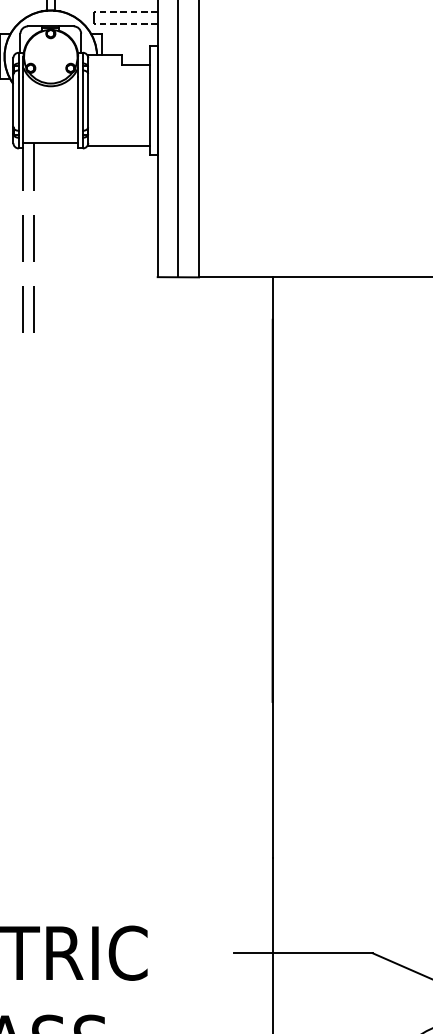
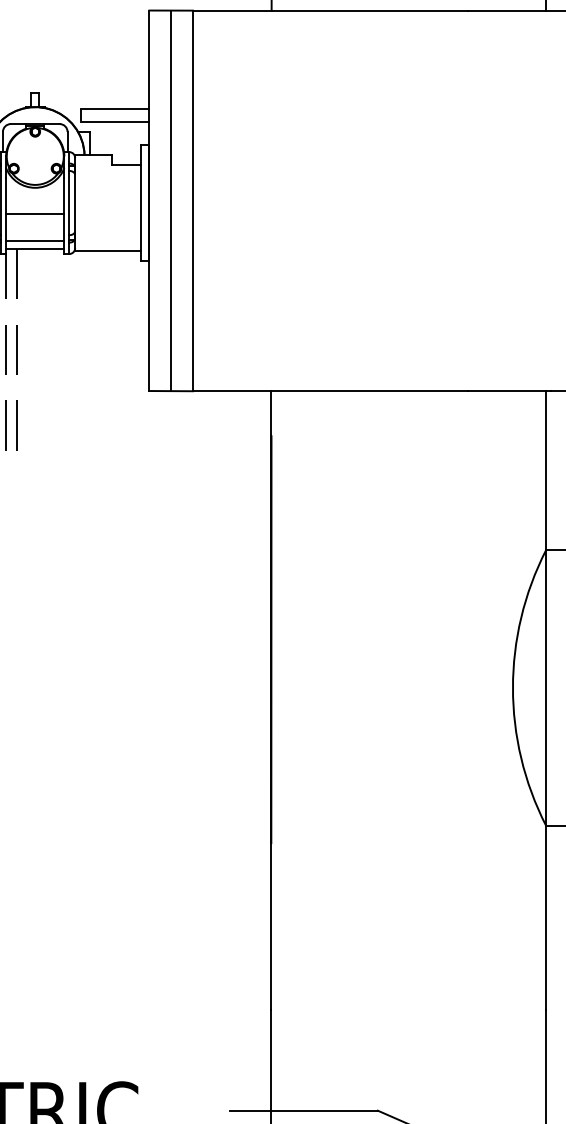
line: (125, 11) -> (114, 108), dashed -> solid
line: (125, 23) -> (114, 121), dashed -> solid
line: (51, 111) -> (35, 214), added
line: (51, 135) -> (35, 240), added

